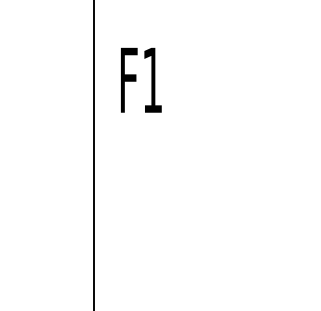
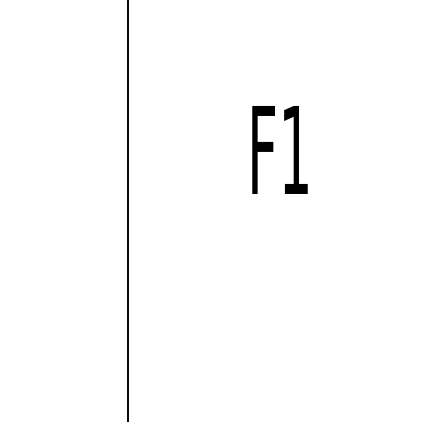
text: (140, 79) -> (279, 149), moved

